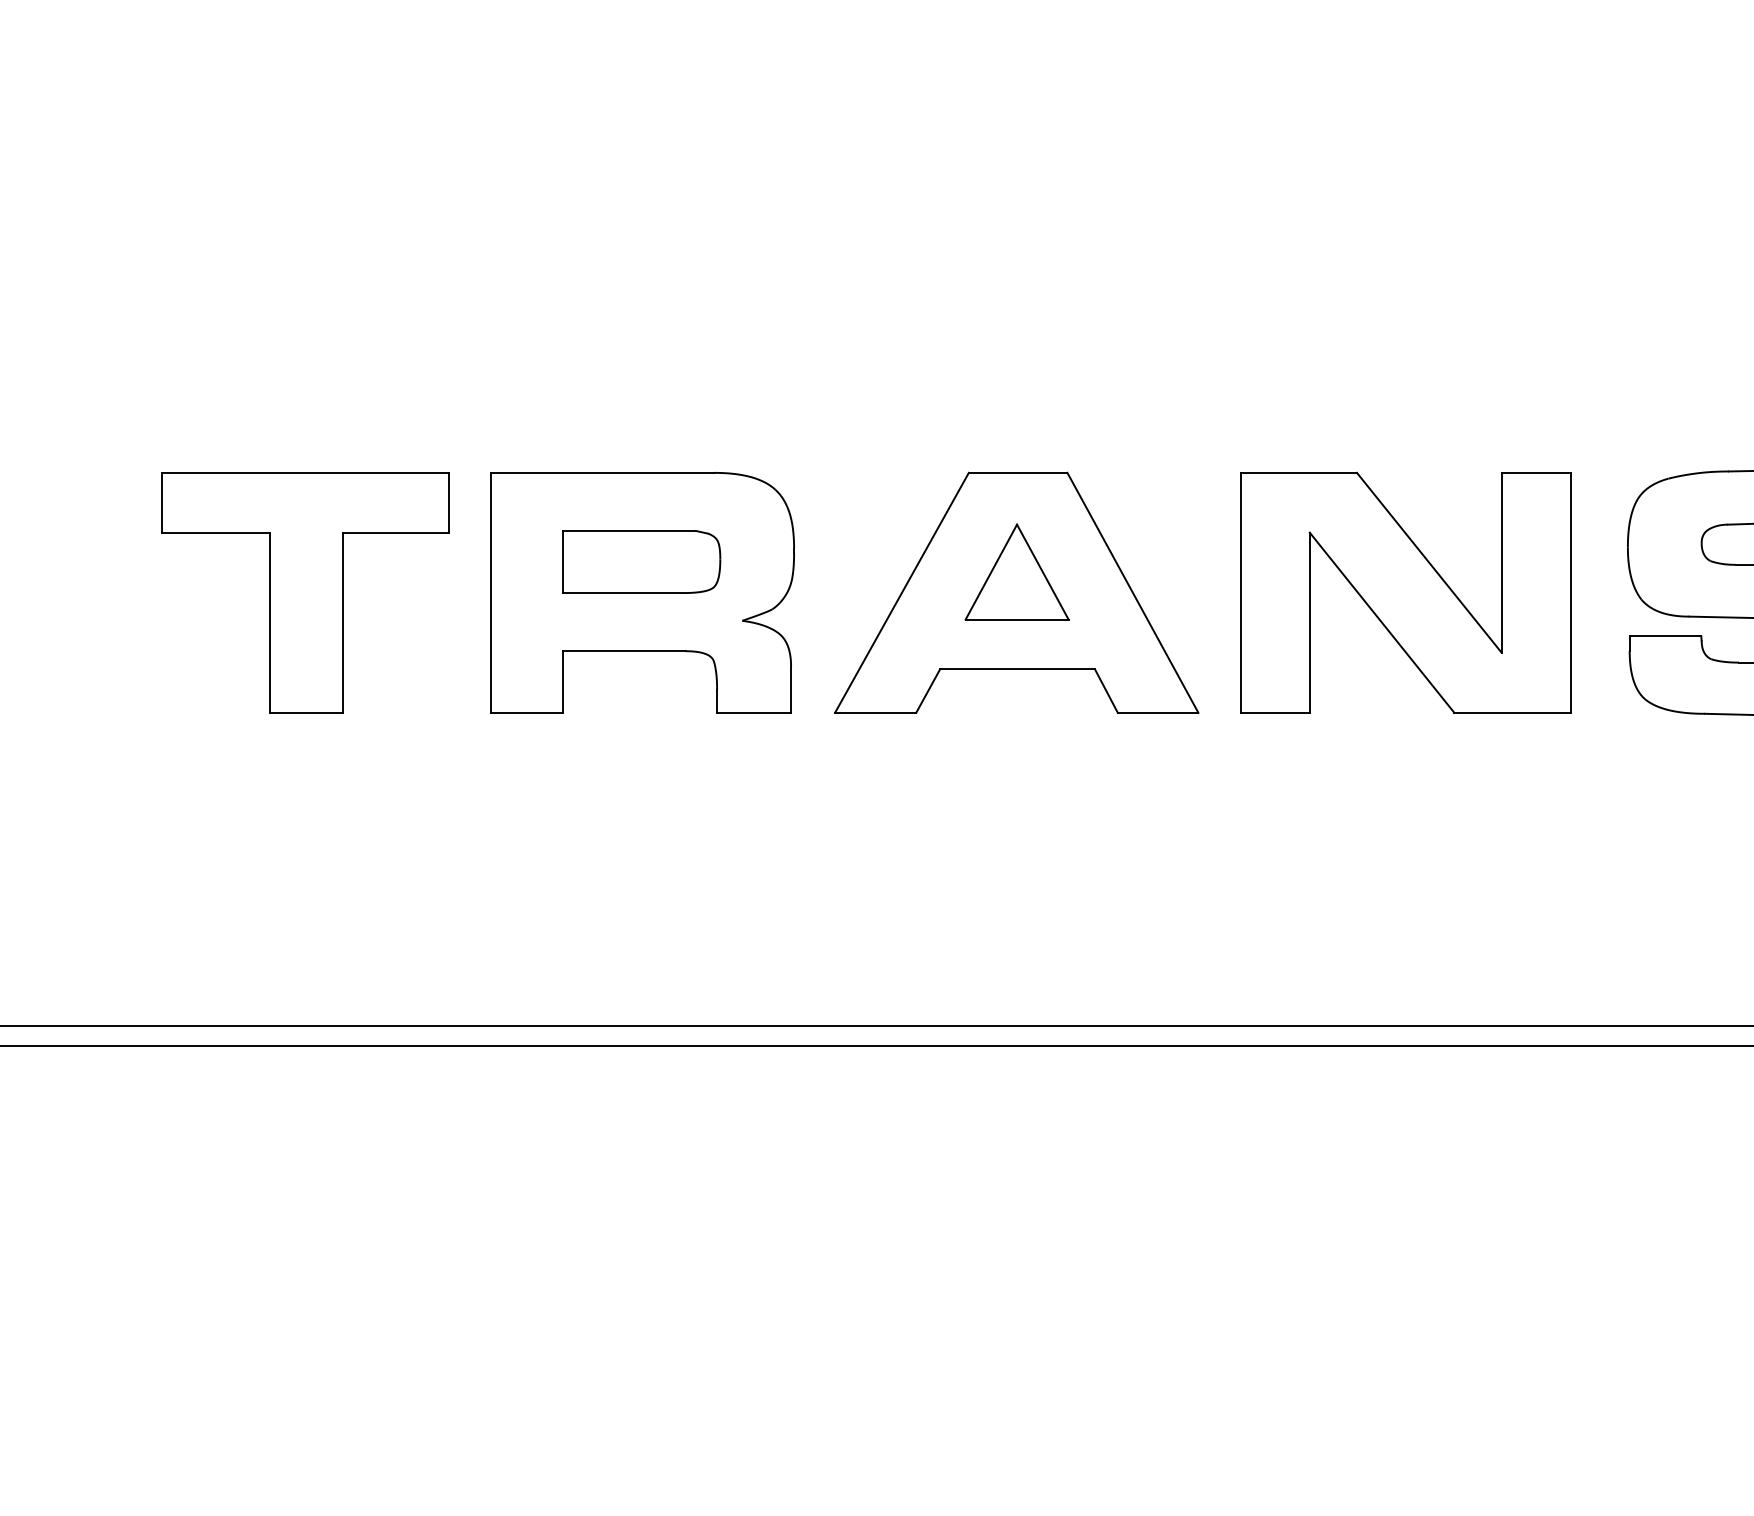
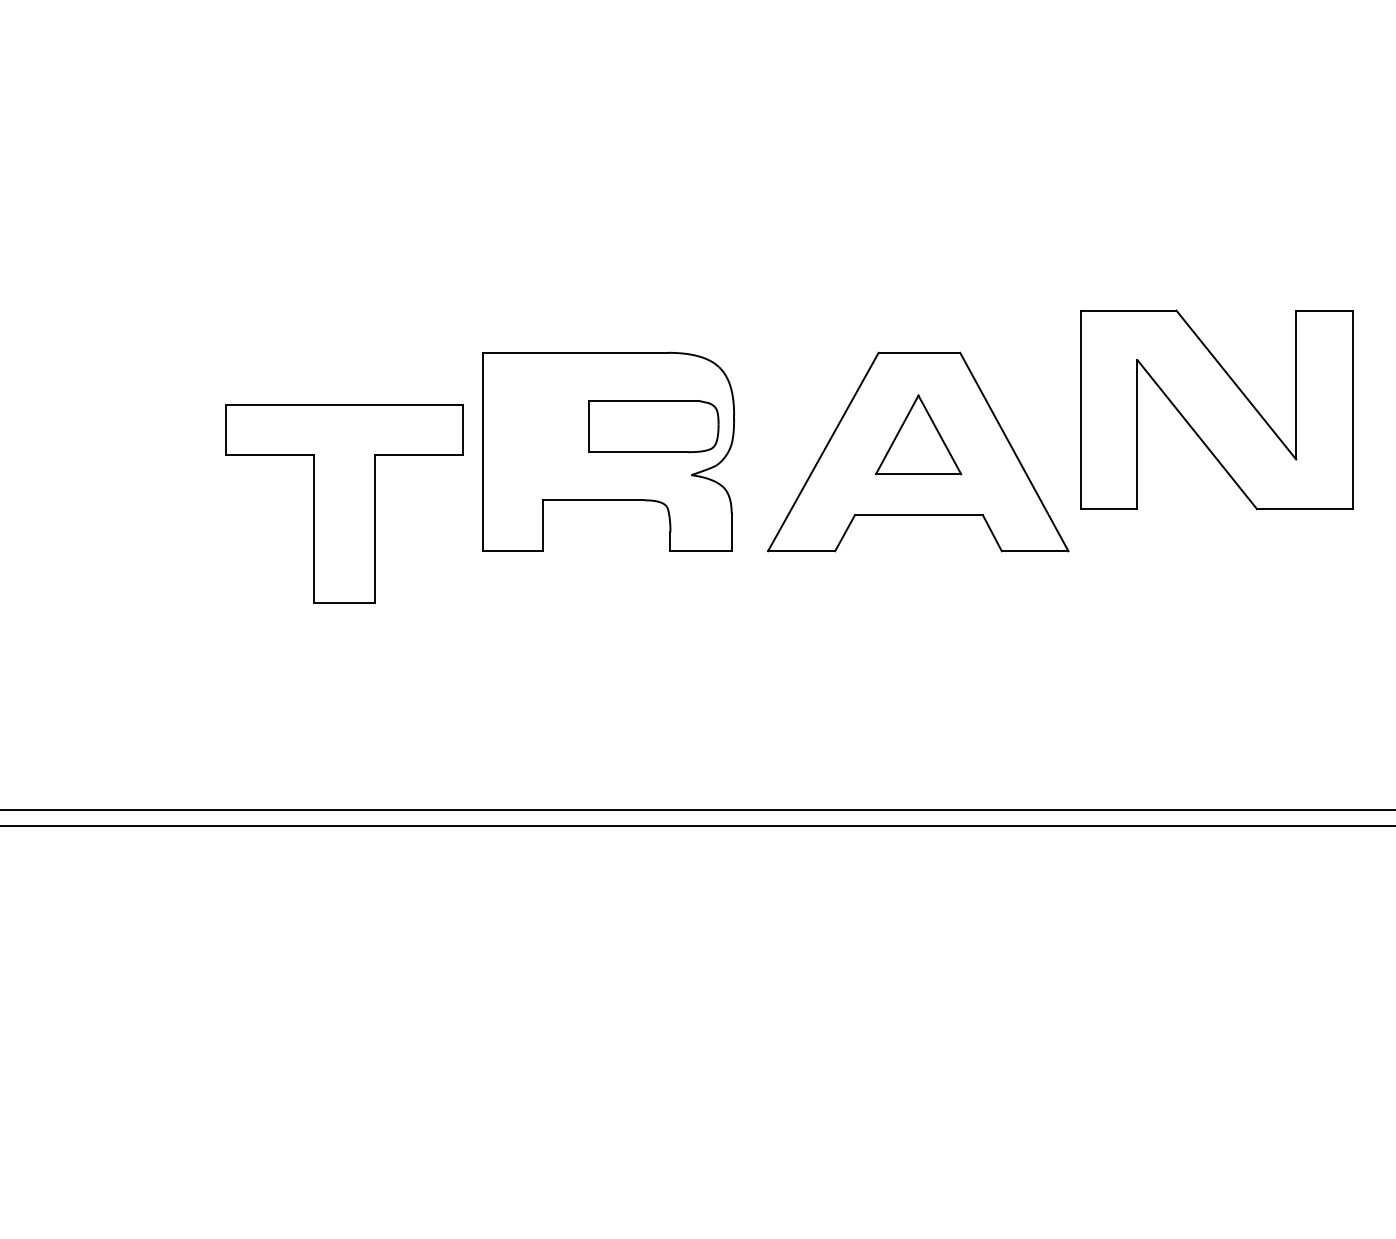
part: (641, 561) -> (653, 426), moved
part: (305, 592) -> (344, 503), moved
part: (1405, 592) -> (1216, 409), moved

